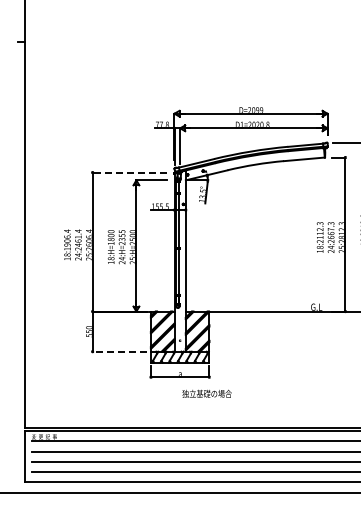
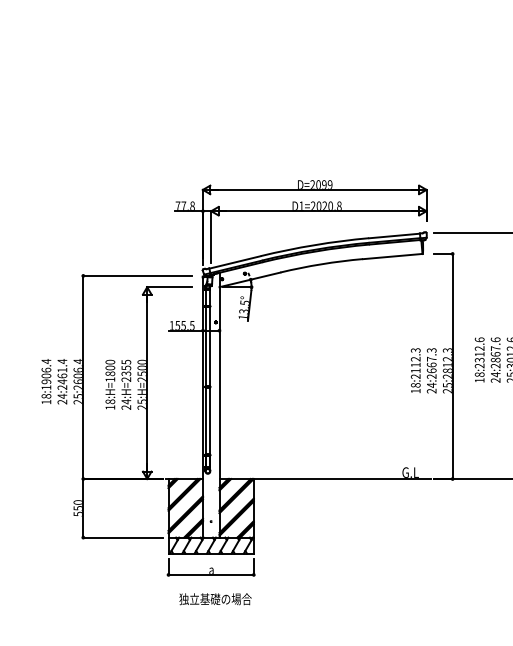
line: (129, 172) -> (137, 275), dashed -> solid
line: (119, 351) -> (122, 537), dashed -> solid
text: (206, 393) -> (214, 598), moved

